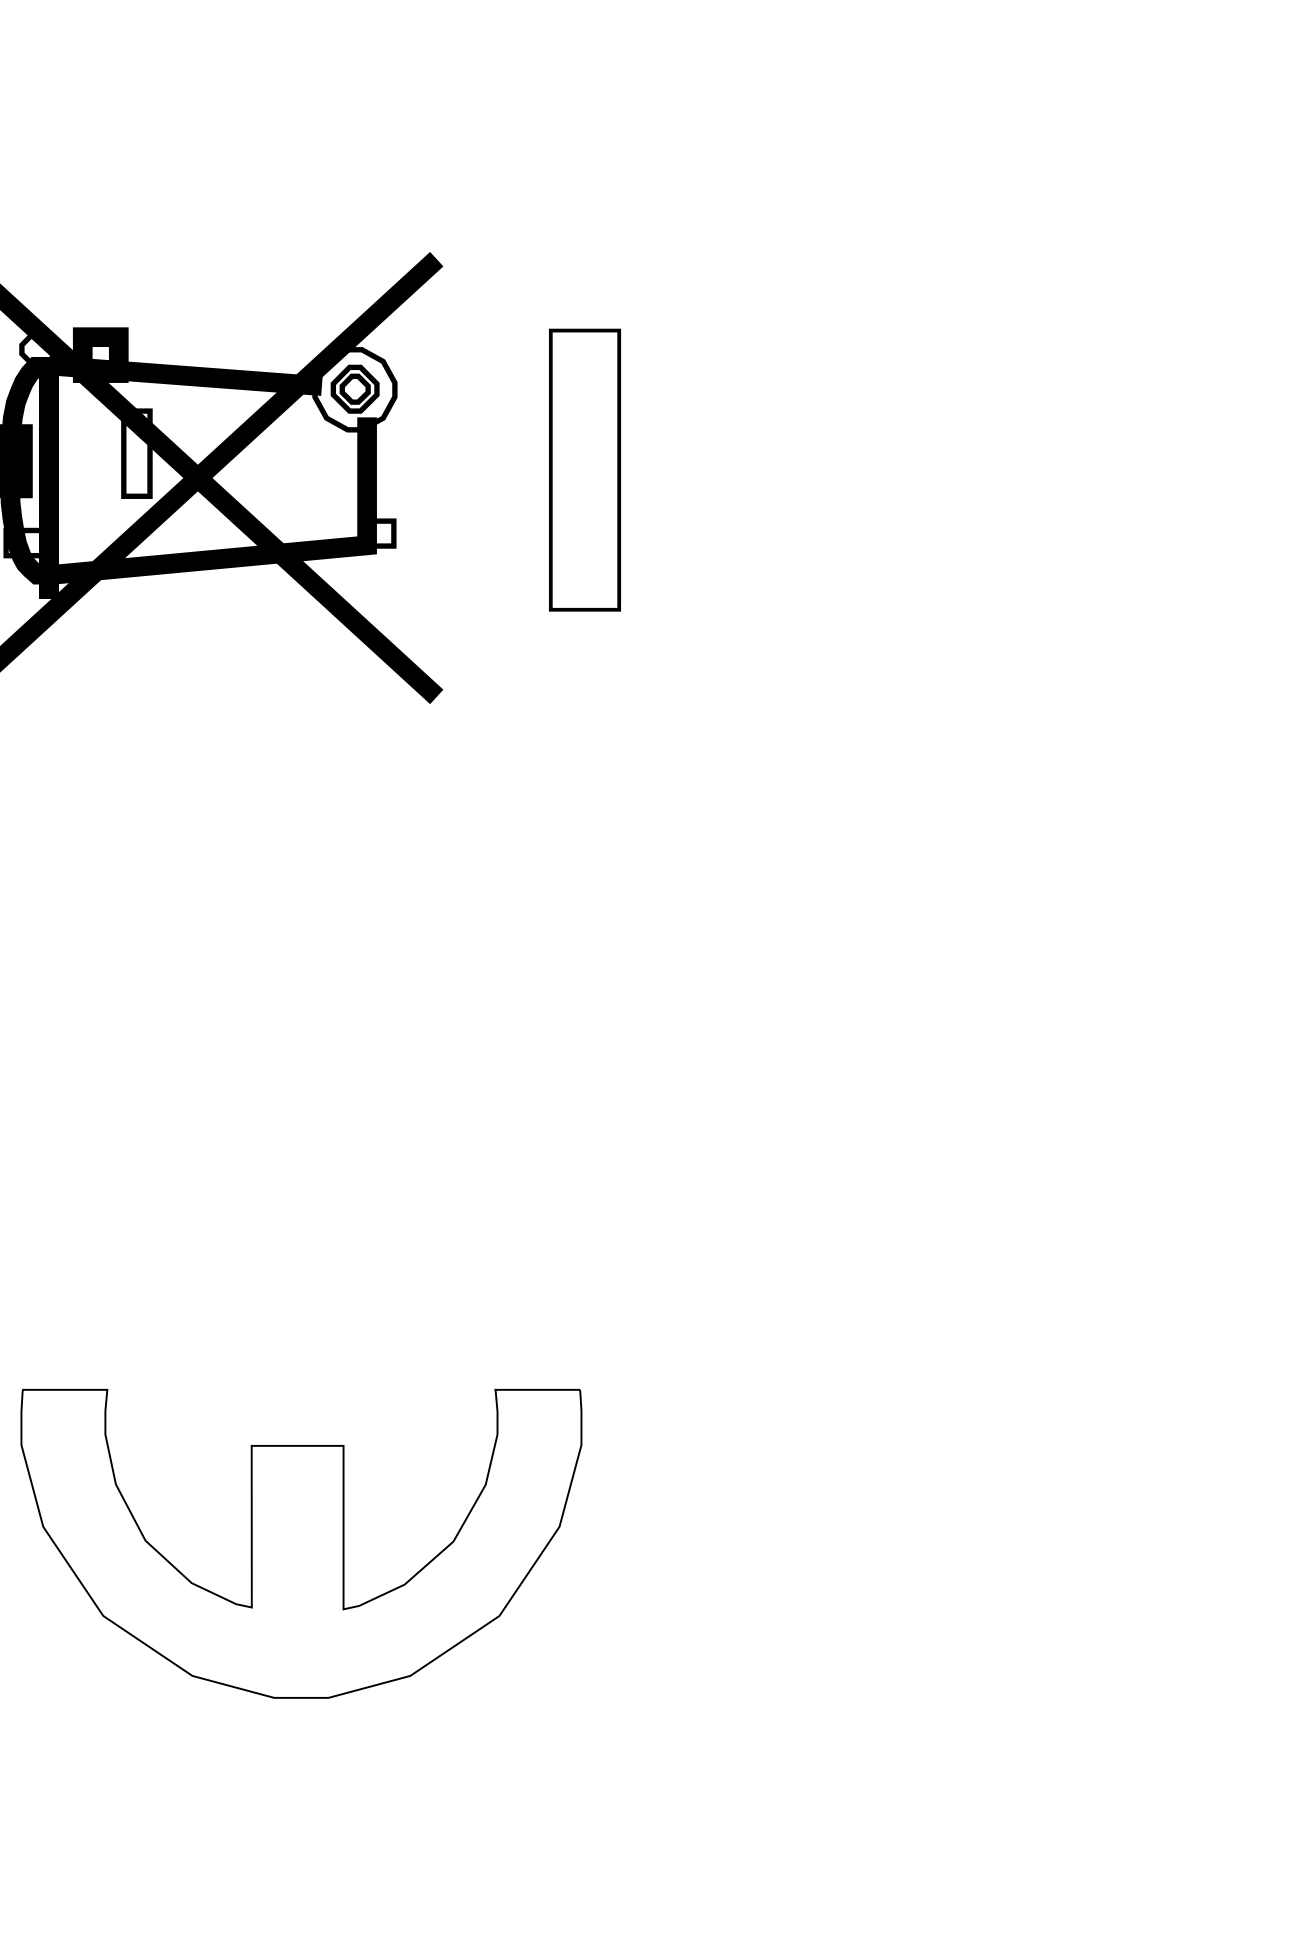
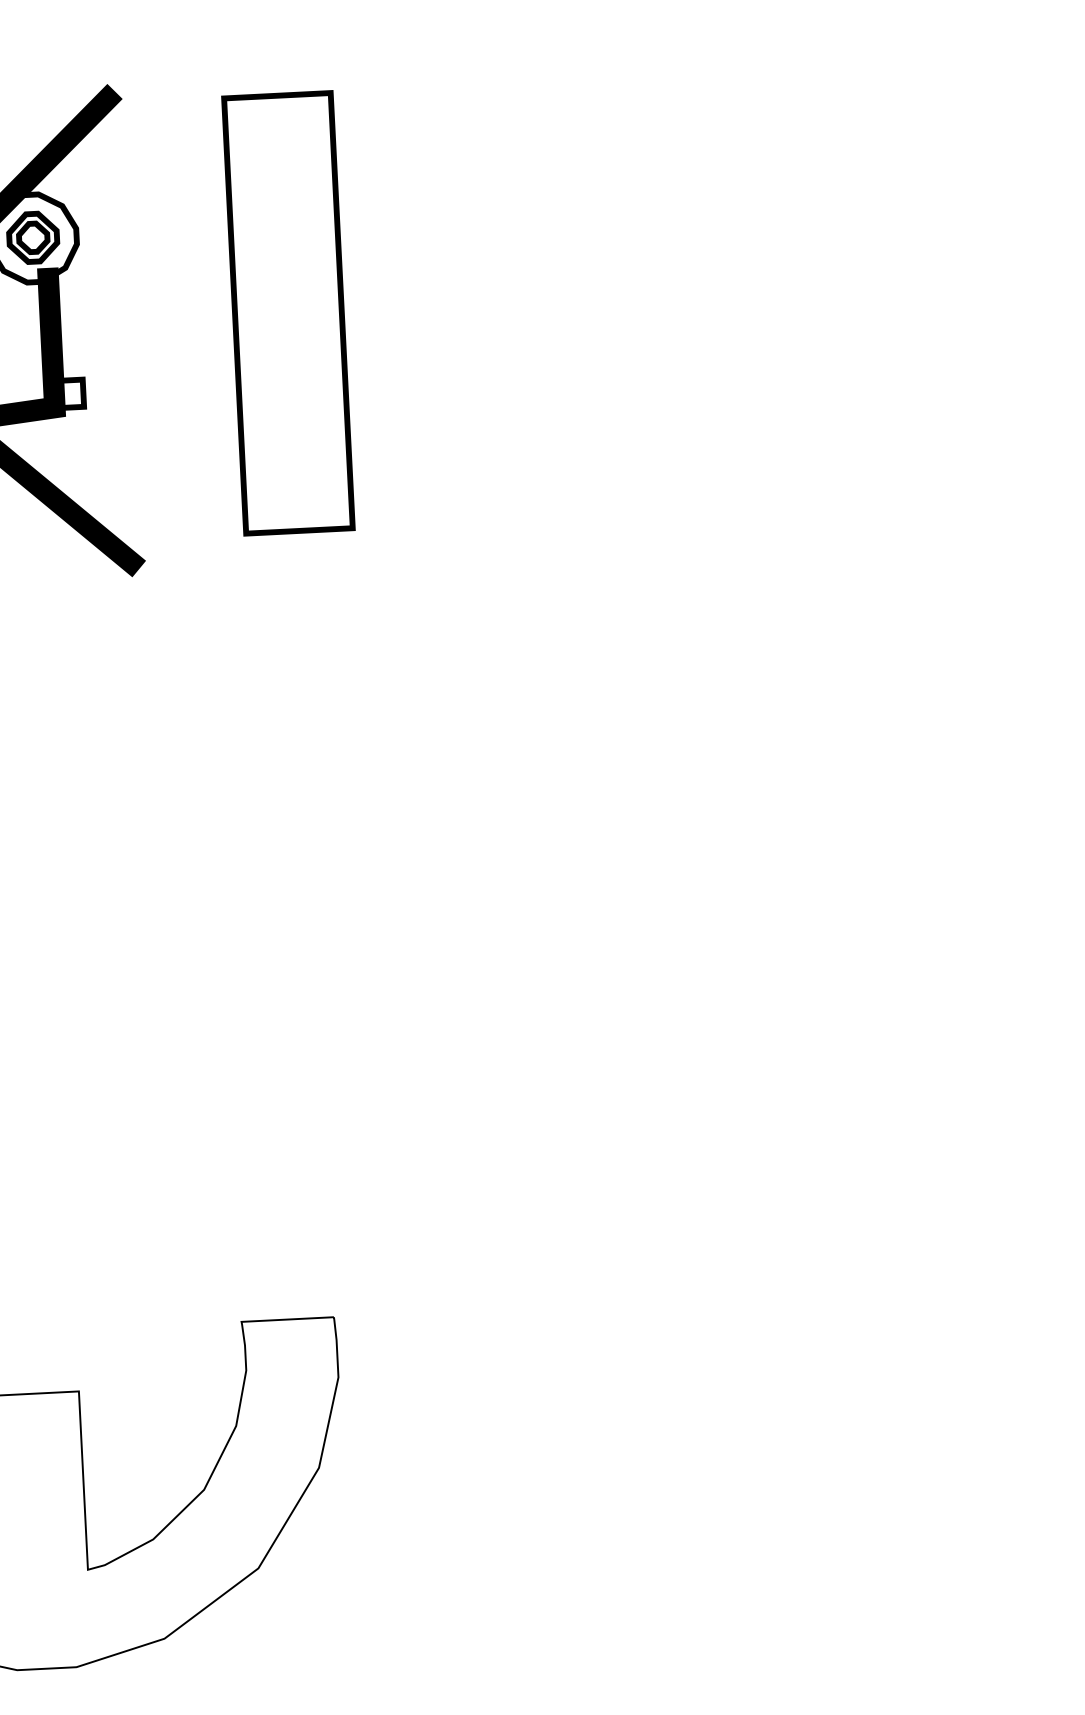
part: (584, 470) -> (287, 313), size x1.43

